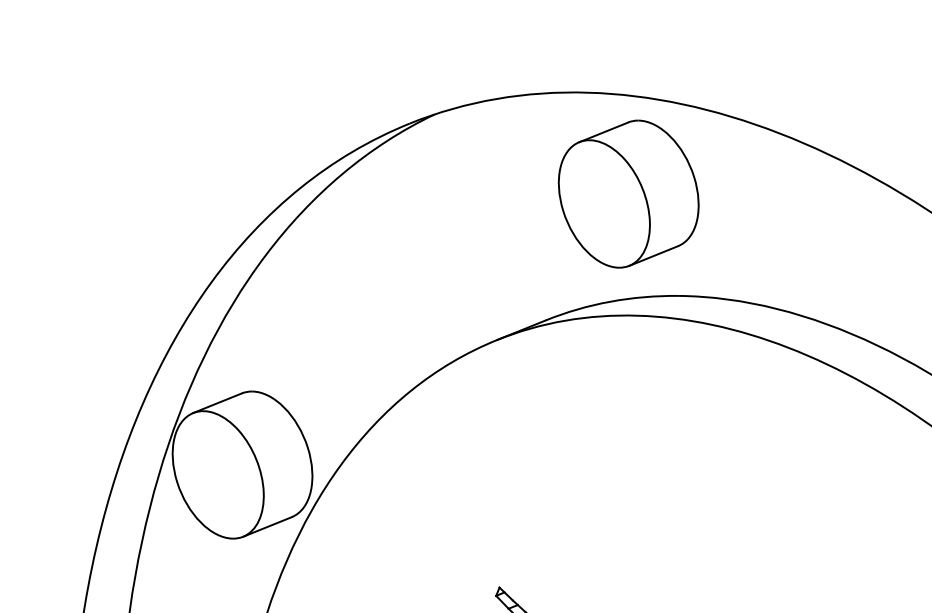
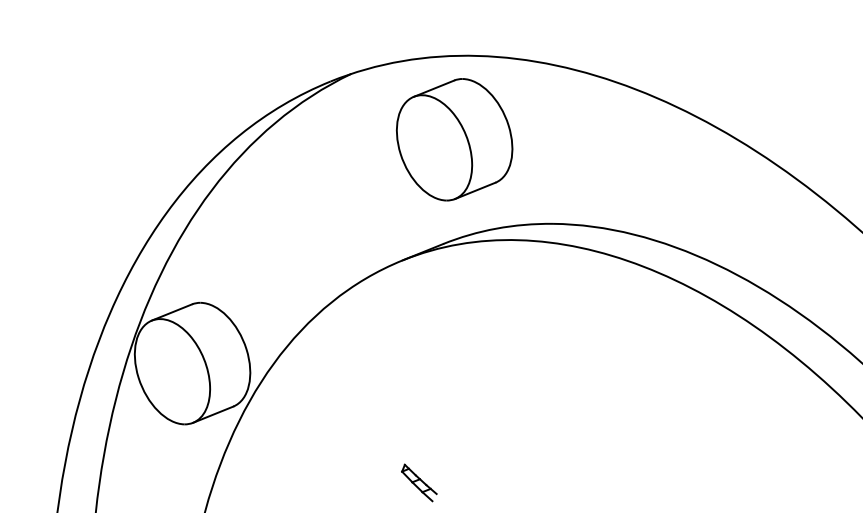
part: (628, 193) -> (454, 139), moved

